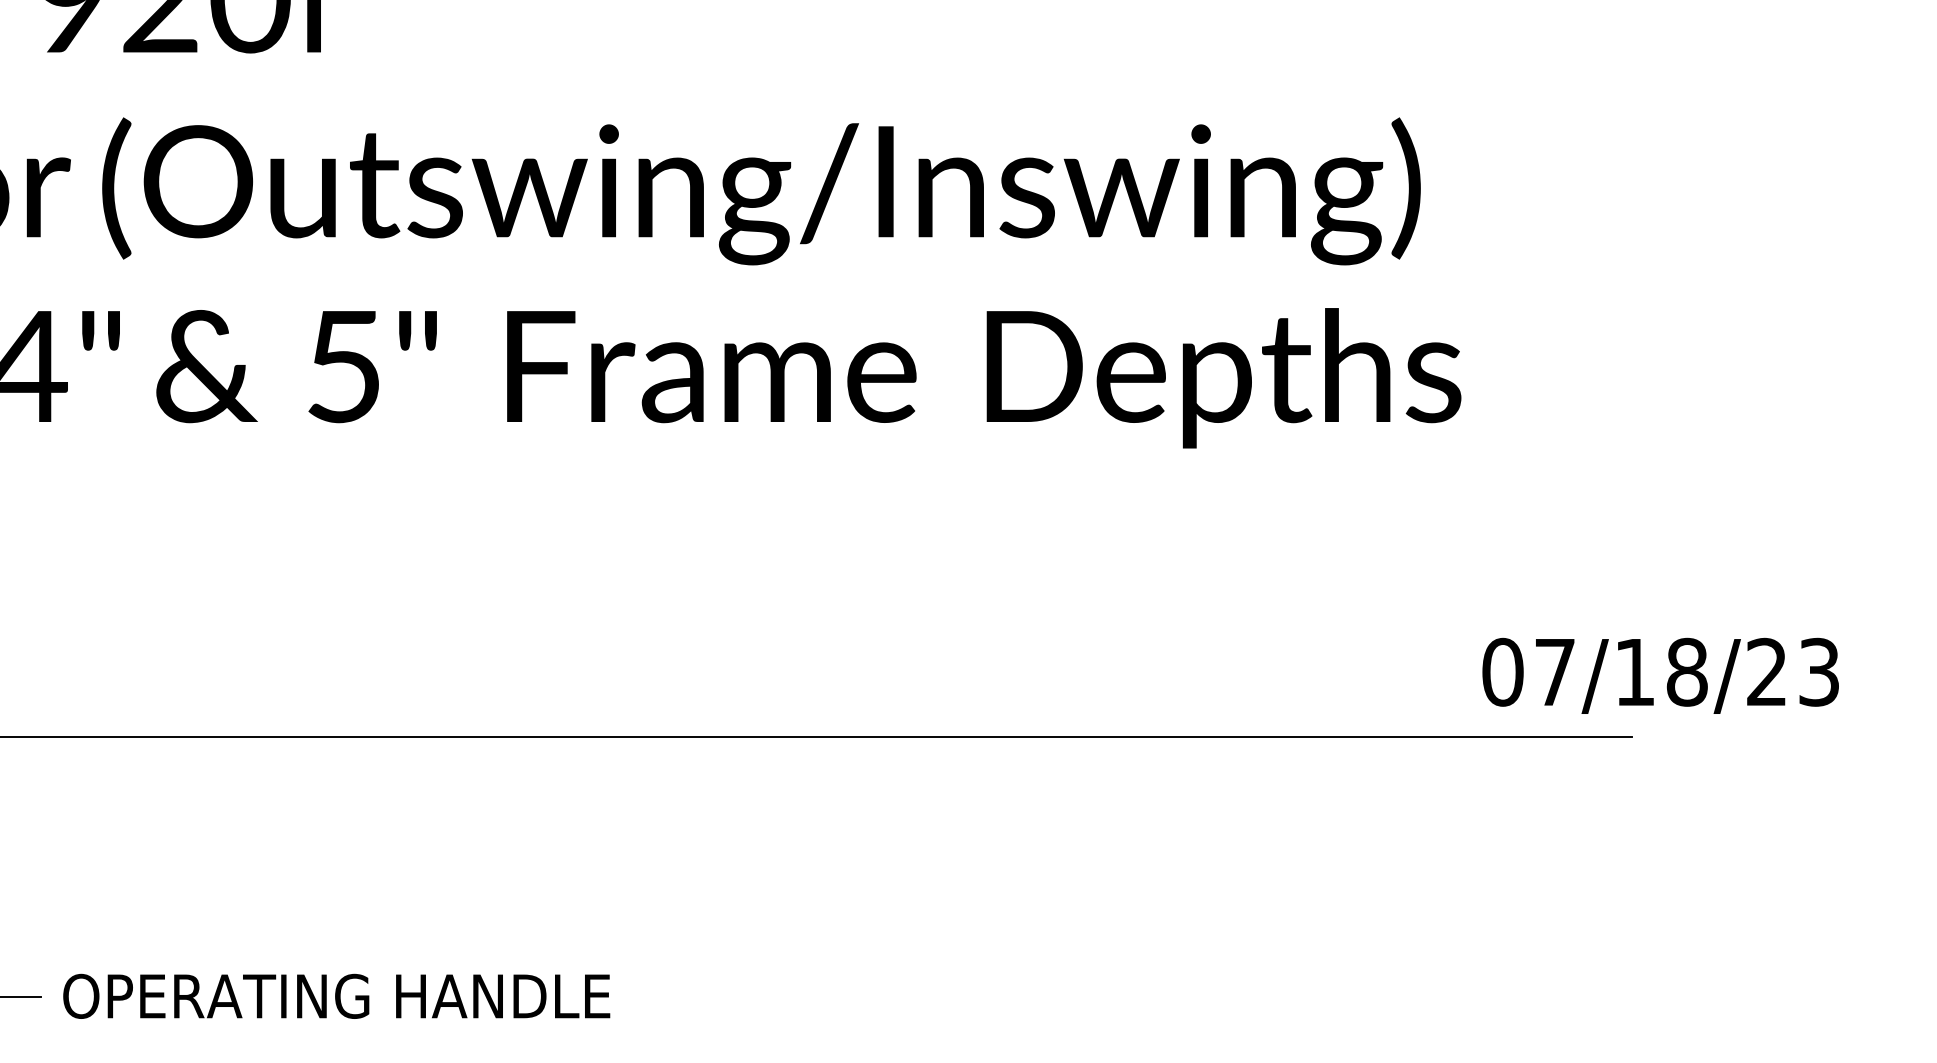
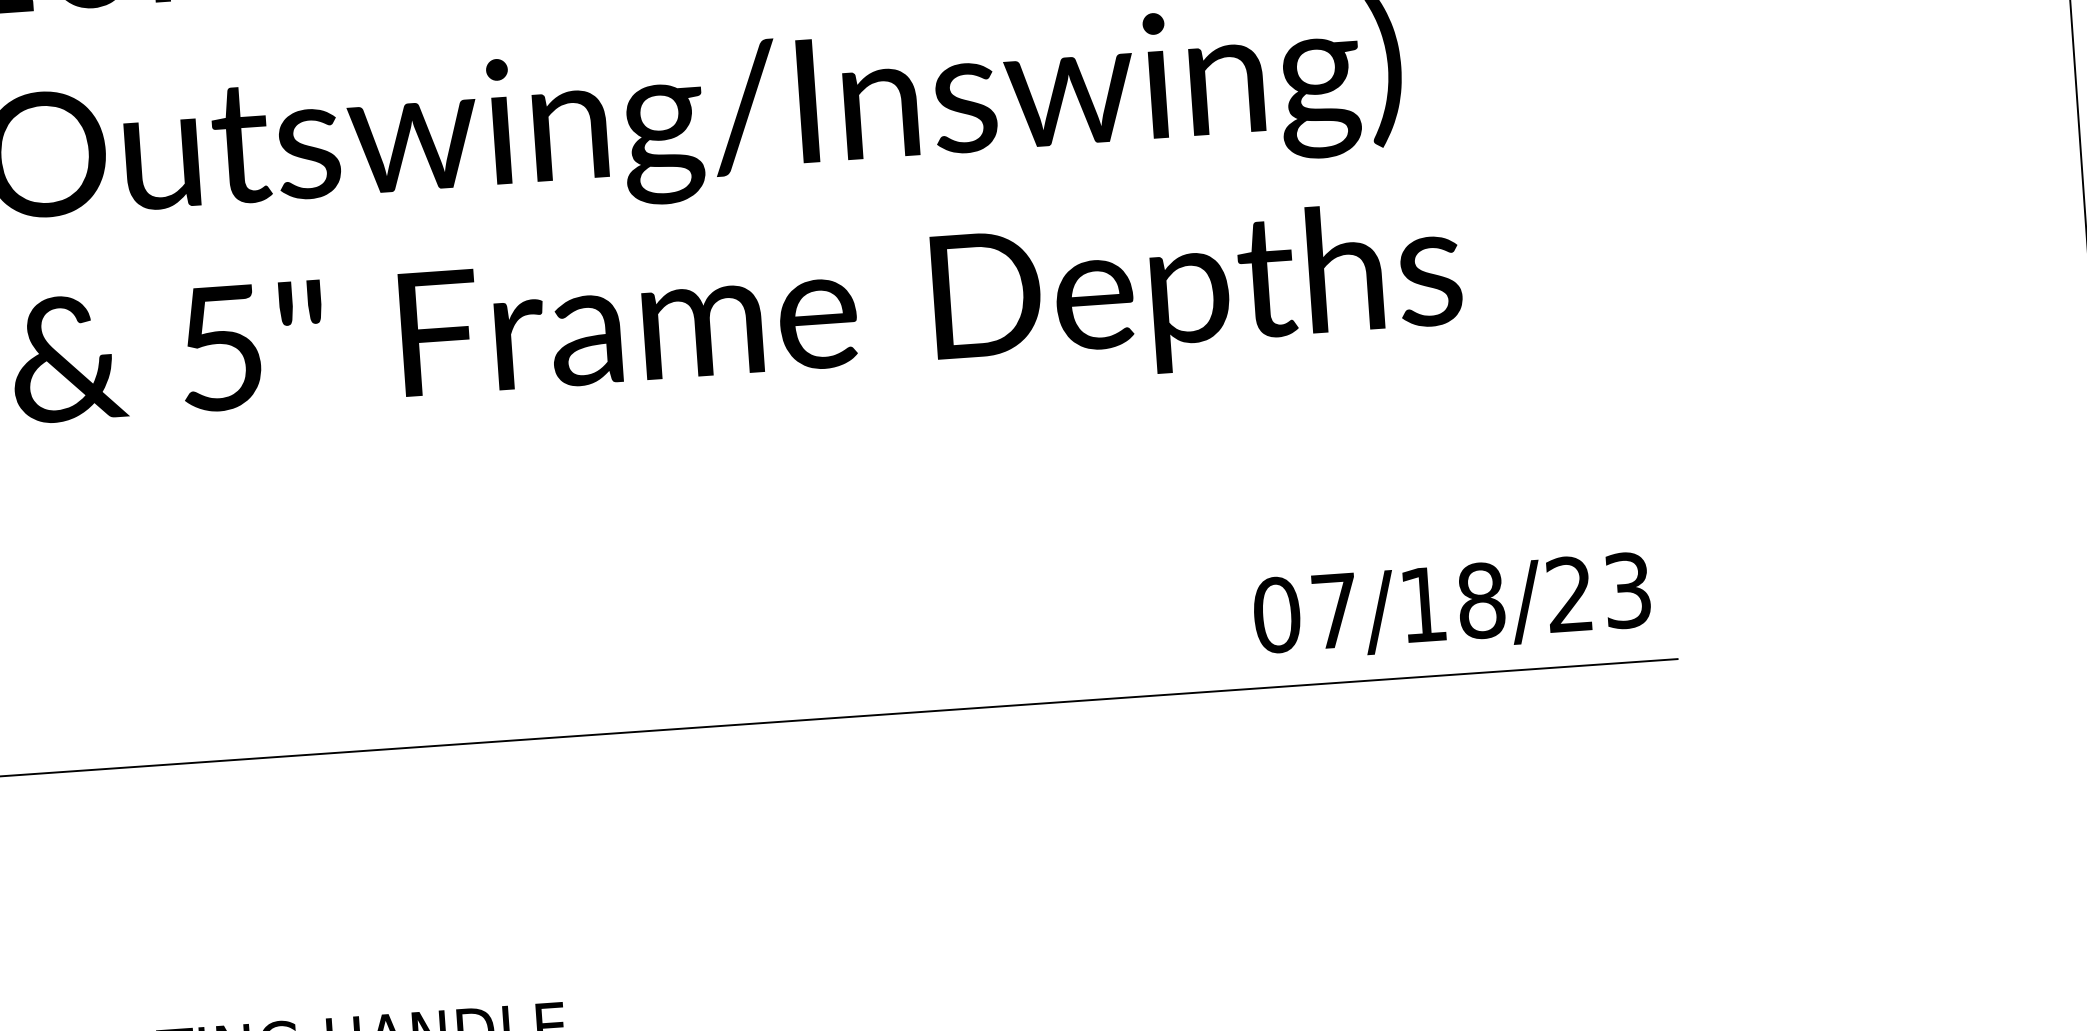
text: (1660, 675) -> (1451, 606), moved

